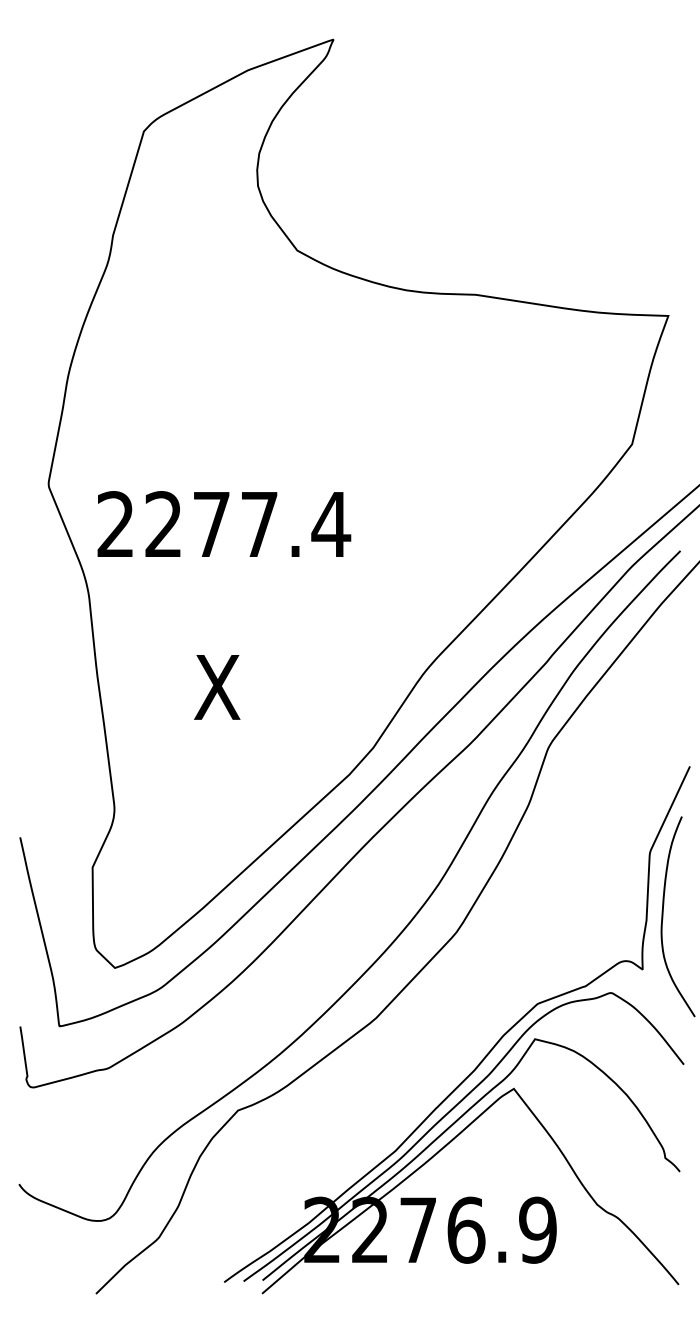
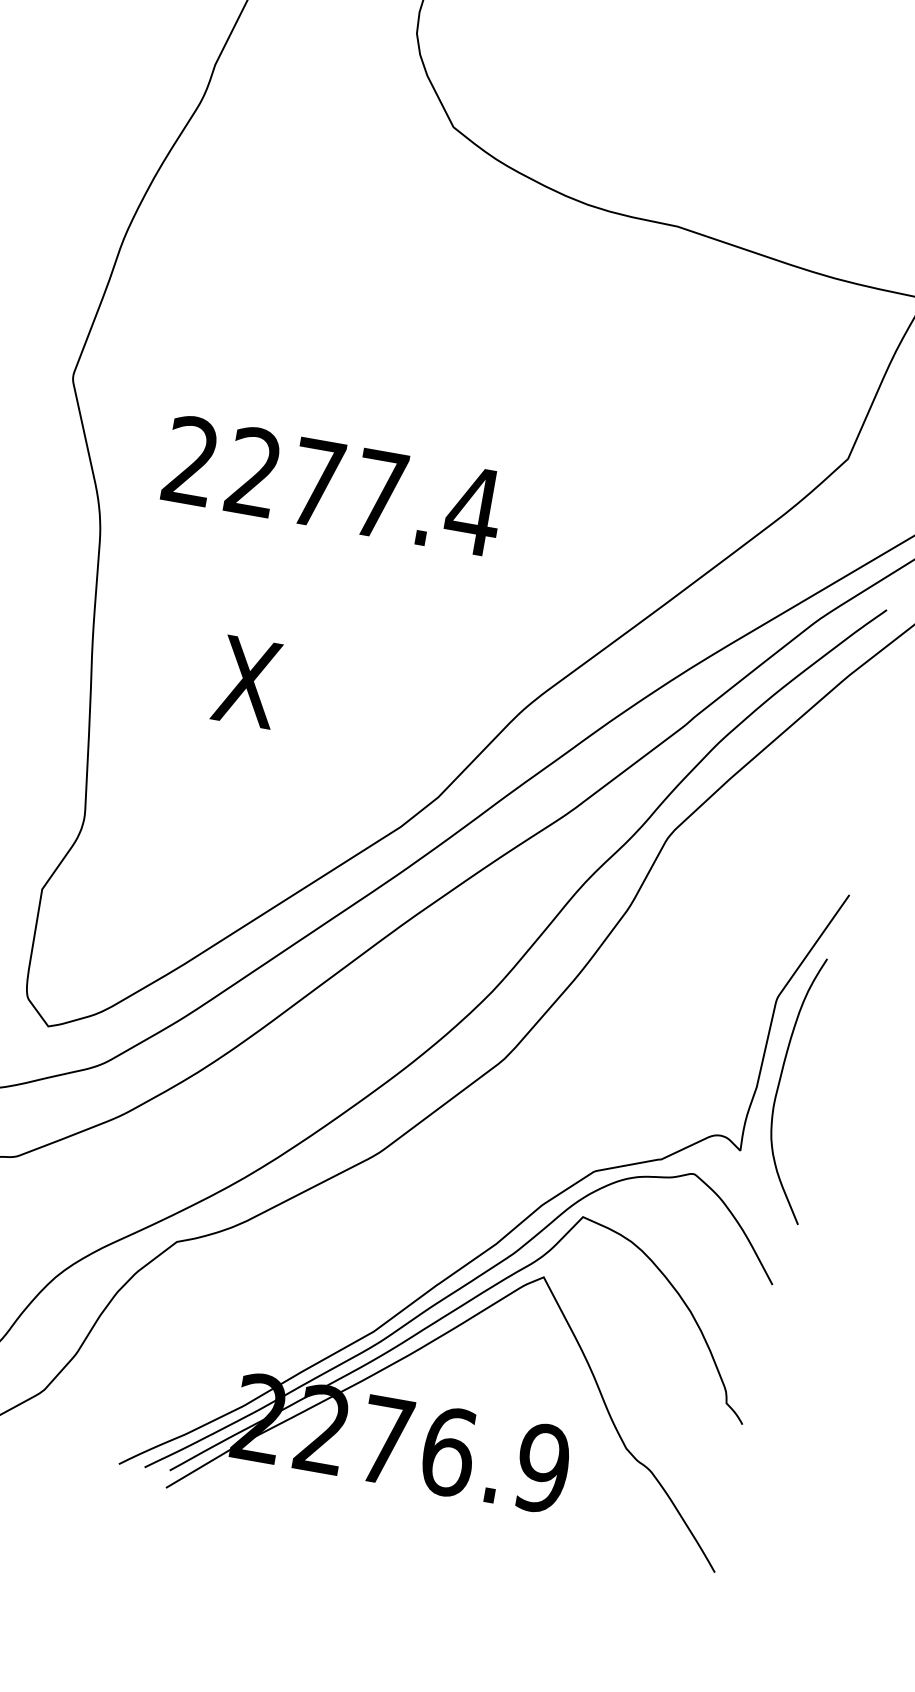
text: (224, 523) -> (333, 484), moved

